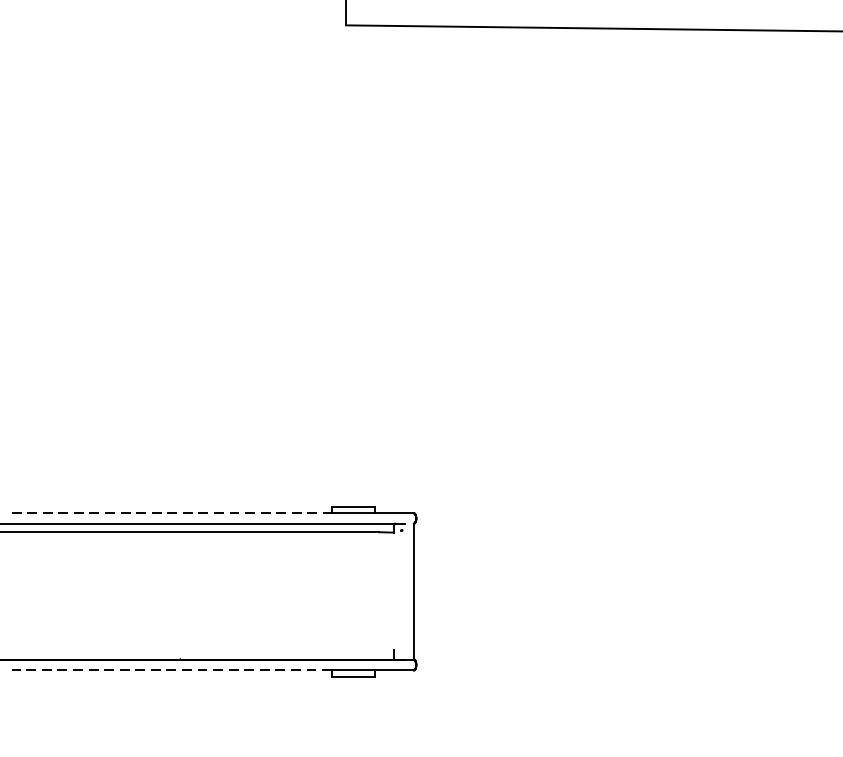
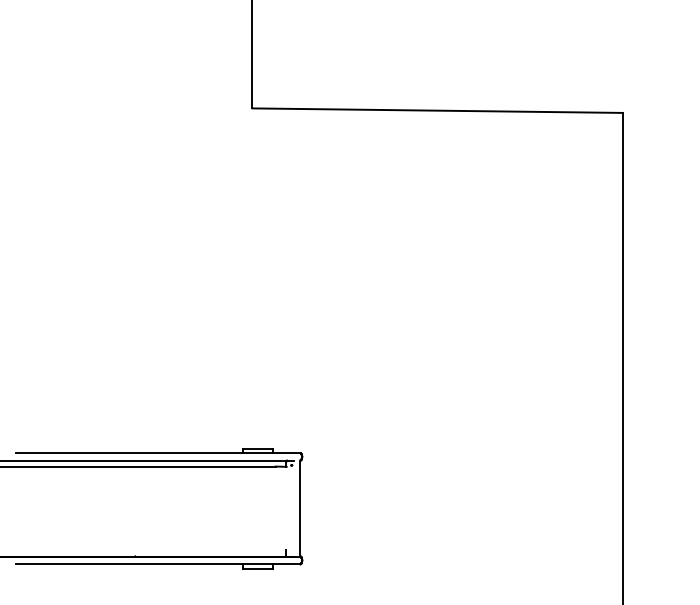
line: (171, 513) -> (129, 453), dashed -> solid
line: (170, 670) -> (128, 564), dashed -> solid

